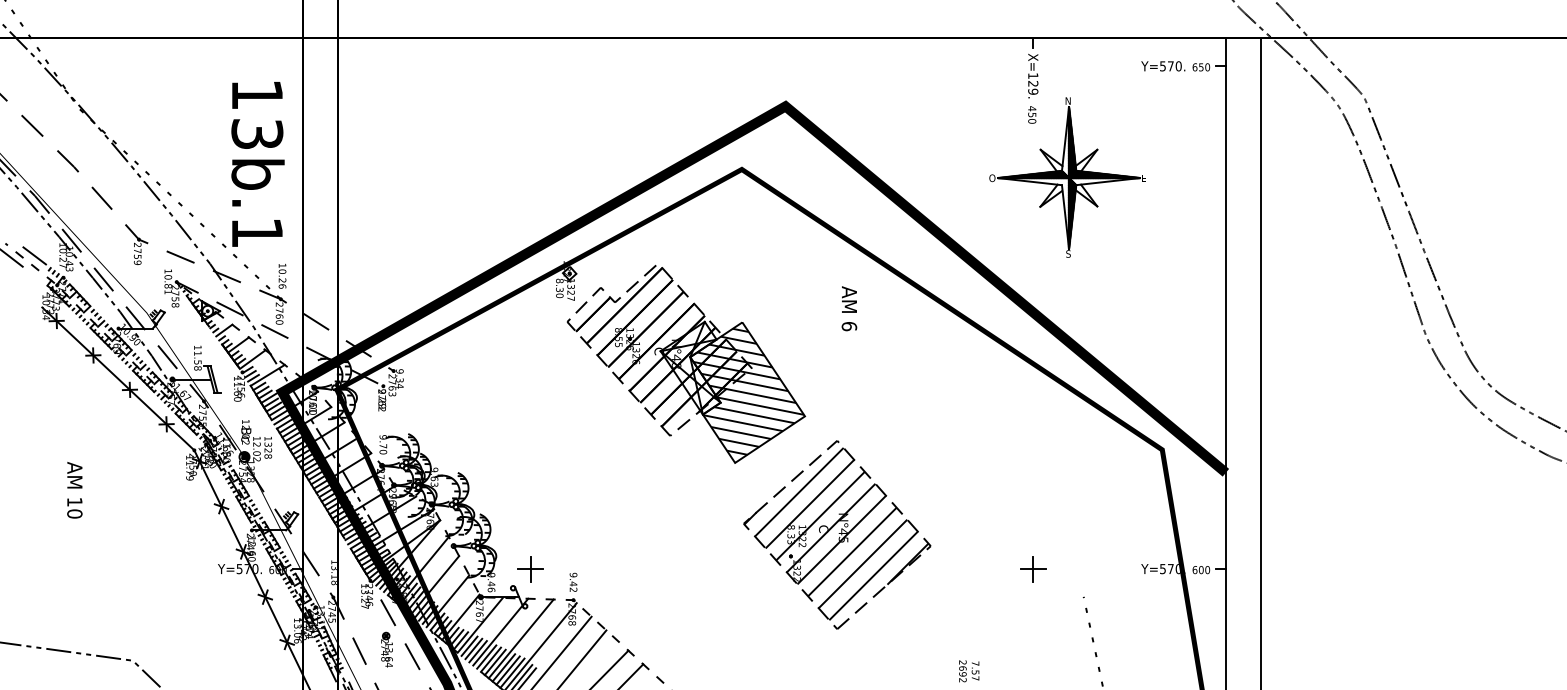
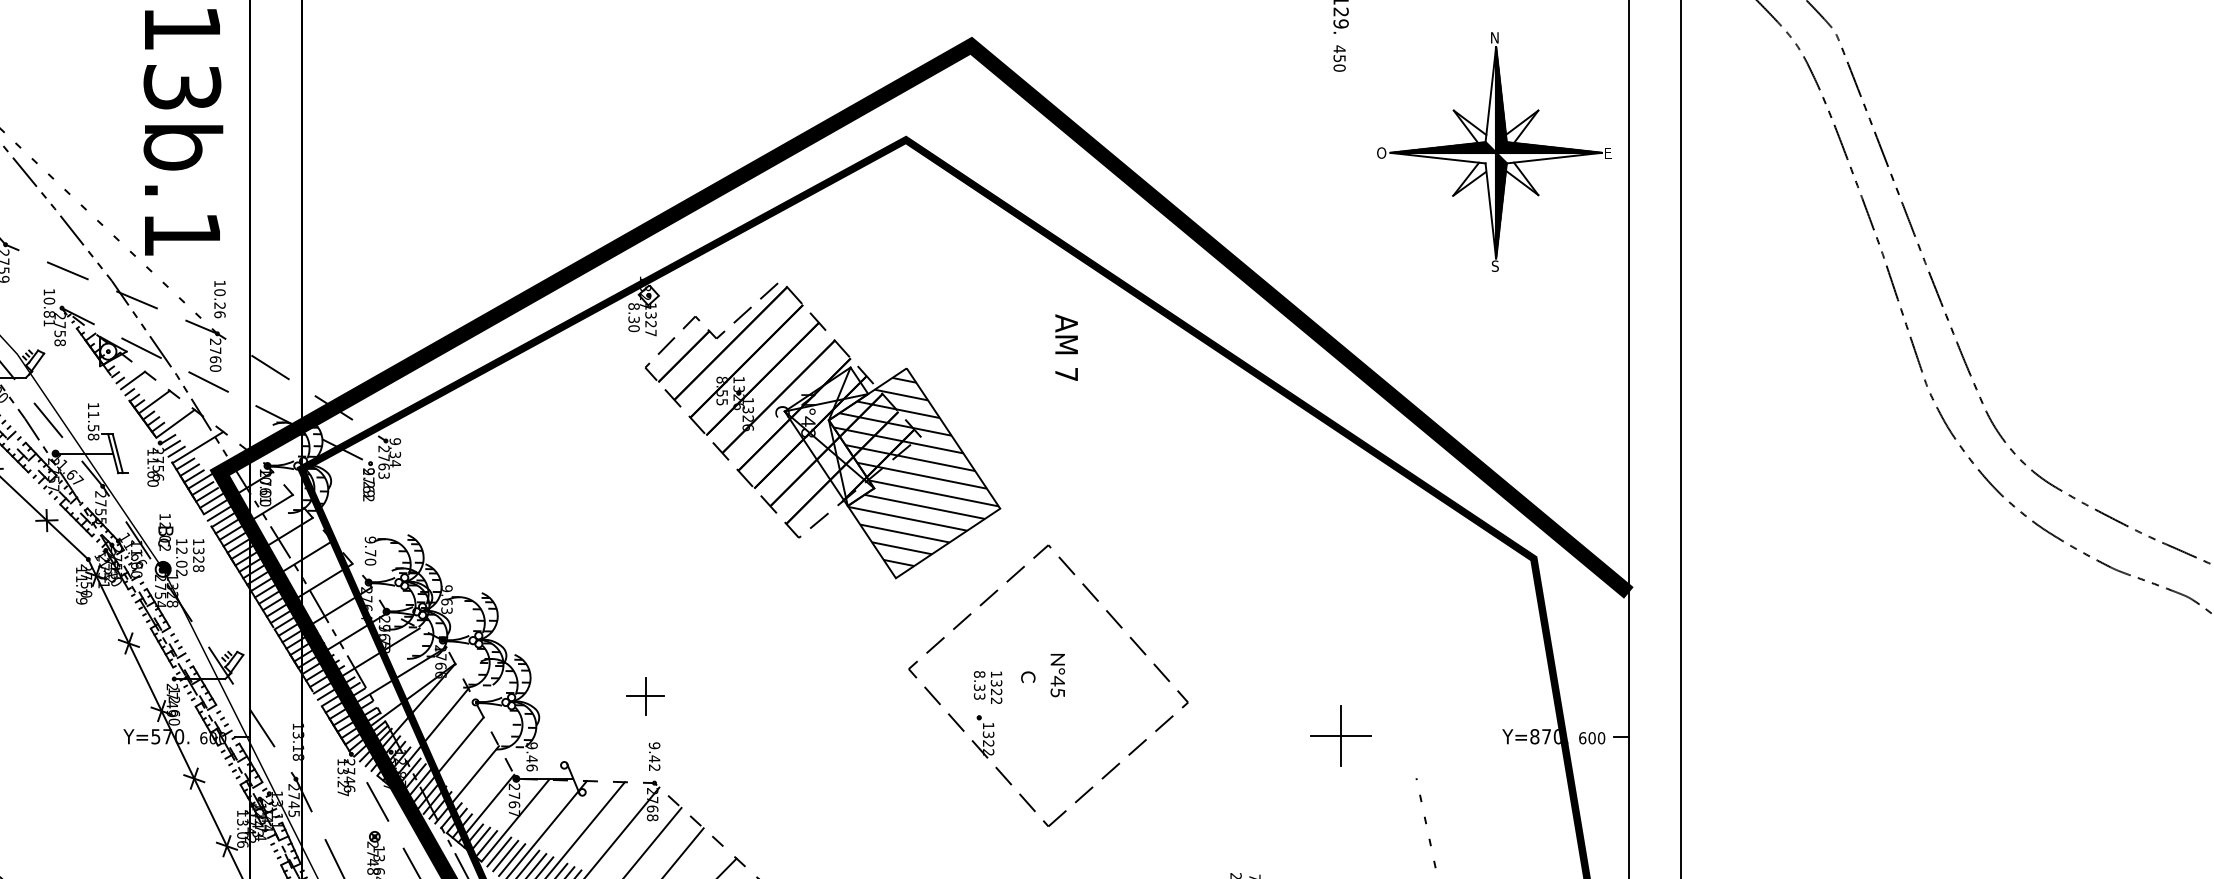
part: (1067, 177) -> (1493, 151), moved
text: (849, 326) -> (1066, 374), 6 -> 7
hatch: (836, 533) -> (1047, 683), removed
part: (530, 569) -> (645, 697), moved
part: (1033, 569) -> (1341, 737), size x1.6
text: (1162, 569) -> (1534, 737), Y=570. -> Y=870.

